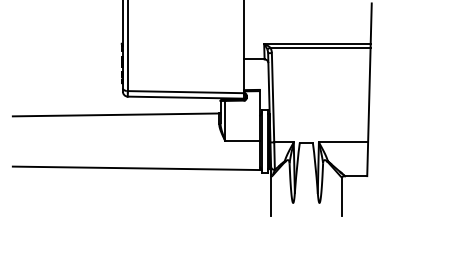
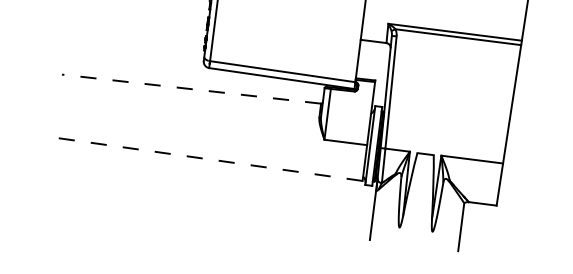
line: (115, 114) -> (190, 88), solid -> dashed
line: (135, 168) -> (207, 159), solid -> dashed

